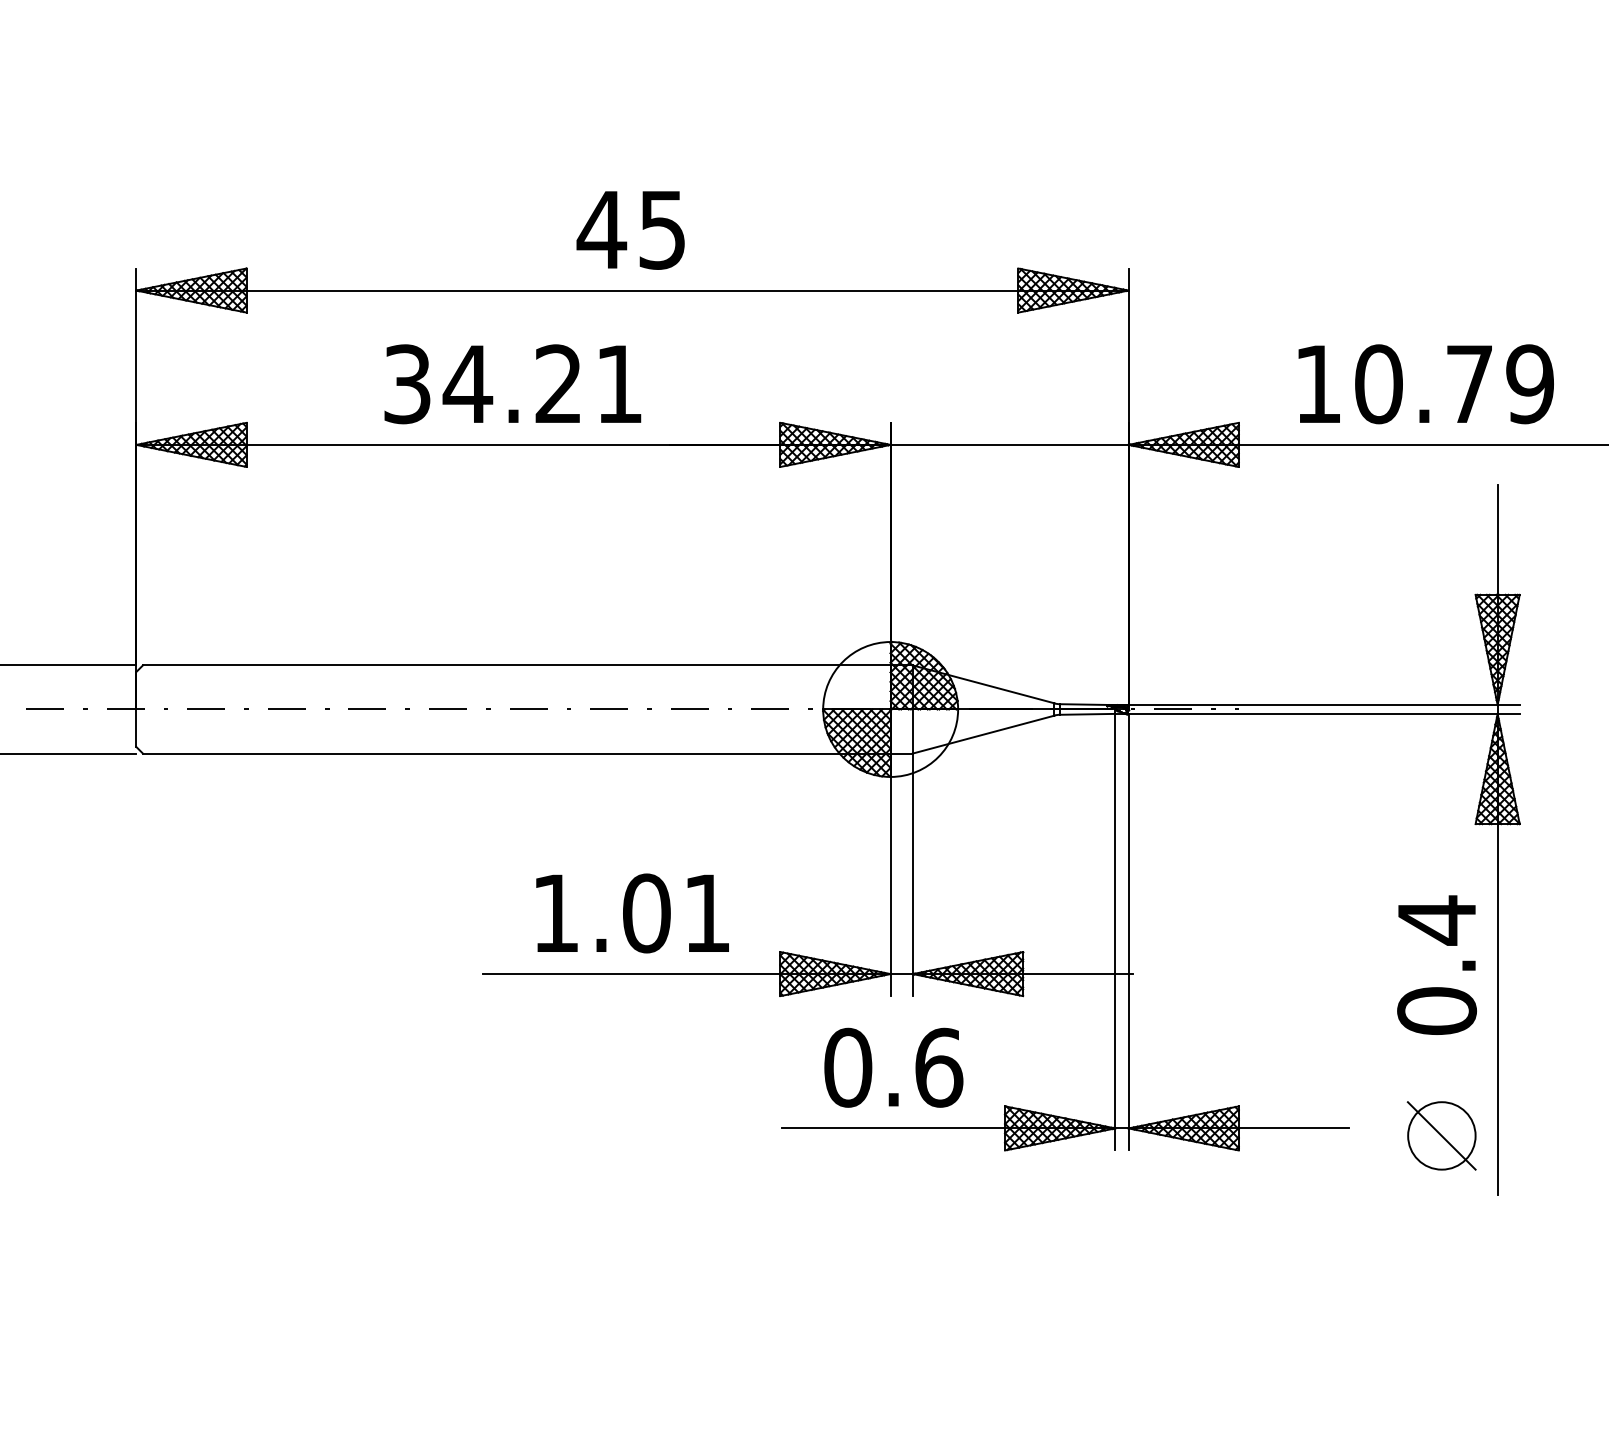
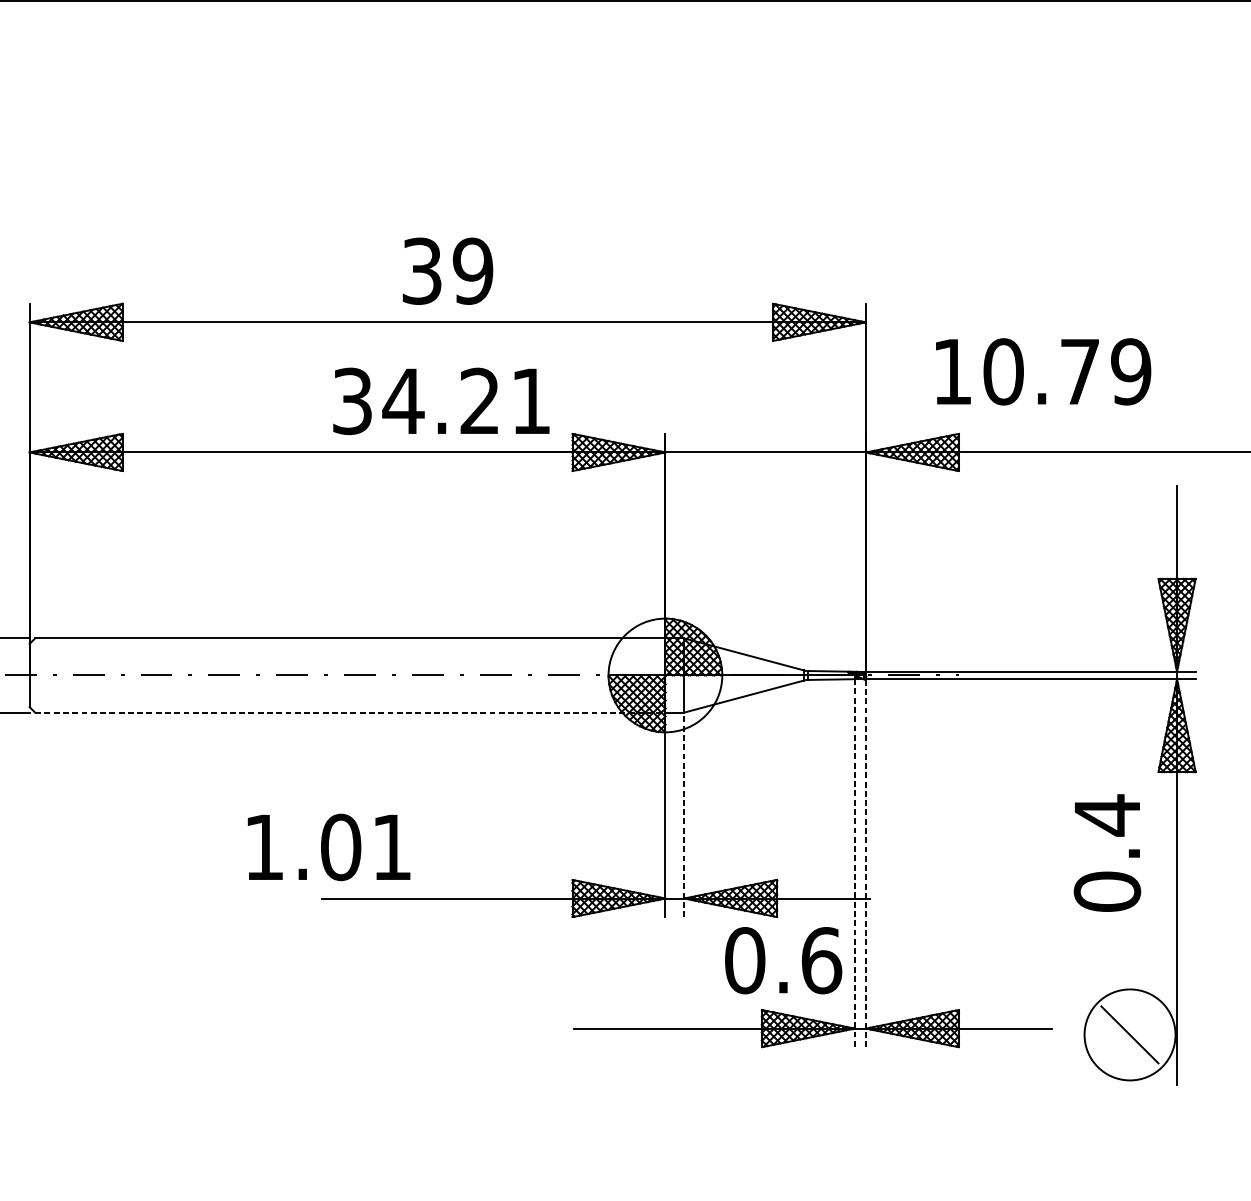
text: (631, 229) -> (446, 270), 45 -> 39
text: (512, 384) -> (441, 401), moved
text: (1425, 384) -> (1042, 372), moved
line: (516, 753) -> (350, 712), solid -> dashed
line: (912, 874) -> (683, 814), solid -> dashed
text: (632, 913) -> (328, 847), moved
line: (1128, 931) -> (865, 862), solid -> dashed
line: (1115, 932) -> (854, 863), solid -> dashed
text: (1436, 964) -> (1106, 852), moved
text: (893, 1067) -> (783, 960), moved
circle: (1441, 1135) -> (1129, 1034), size x1.6

